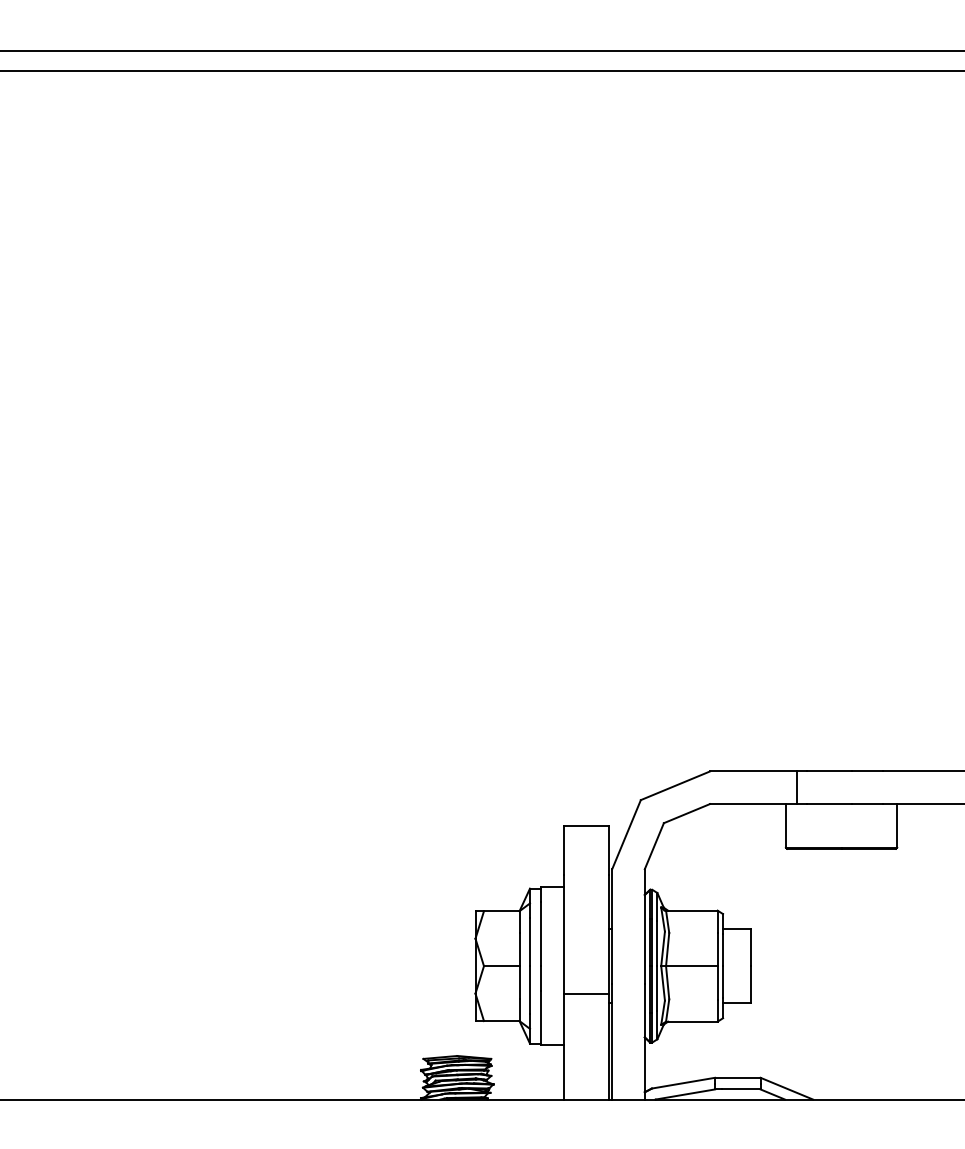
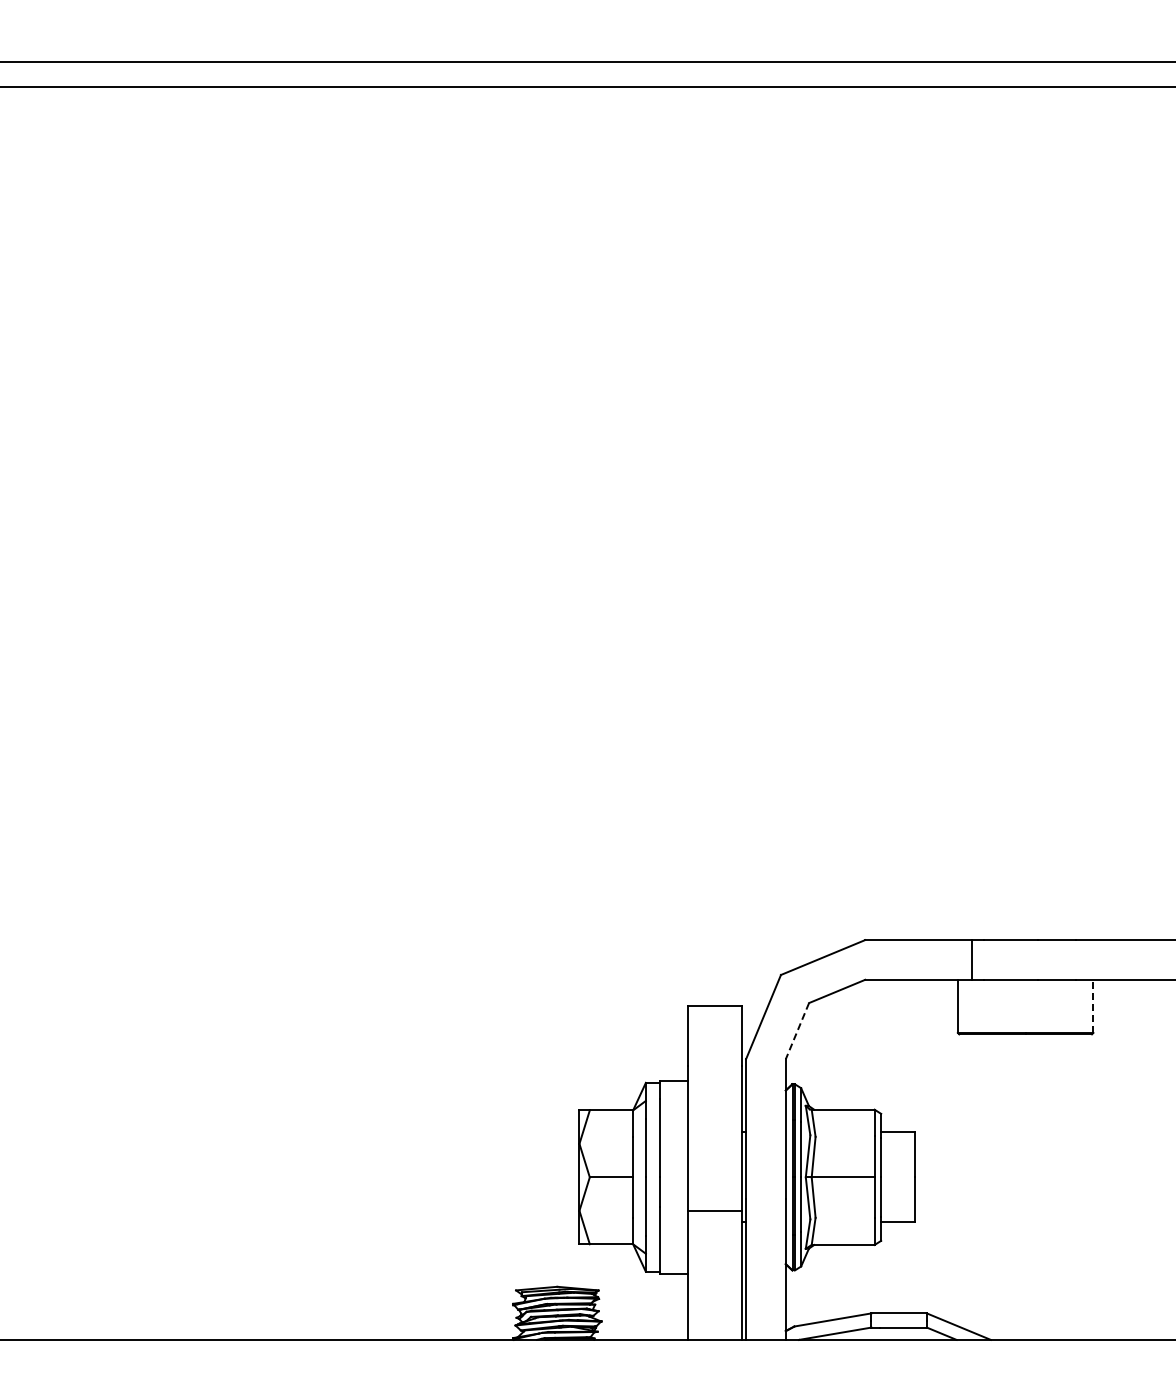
line: (897, 825) -> (1093, 1006), solid -> dashed
line: (654, 846) -> (797, 1031), solid -> dashed

